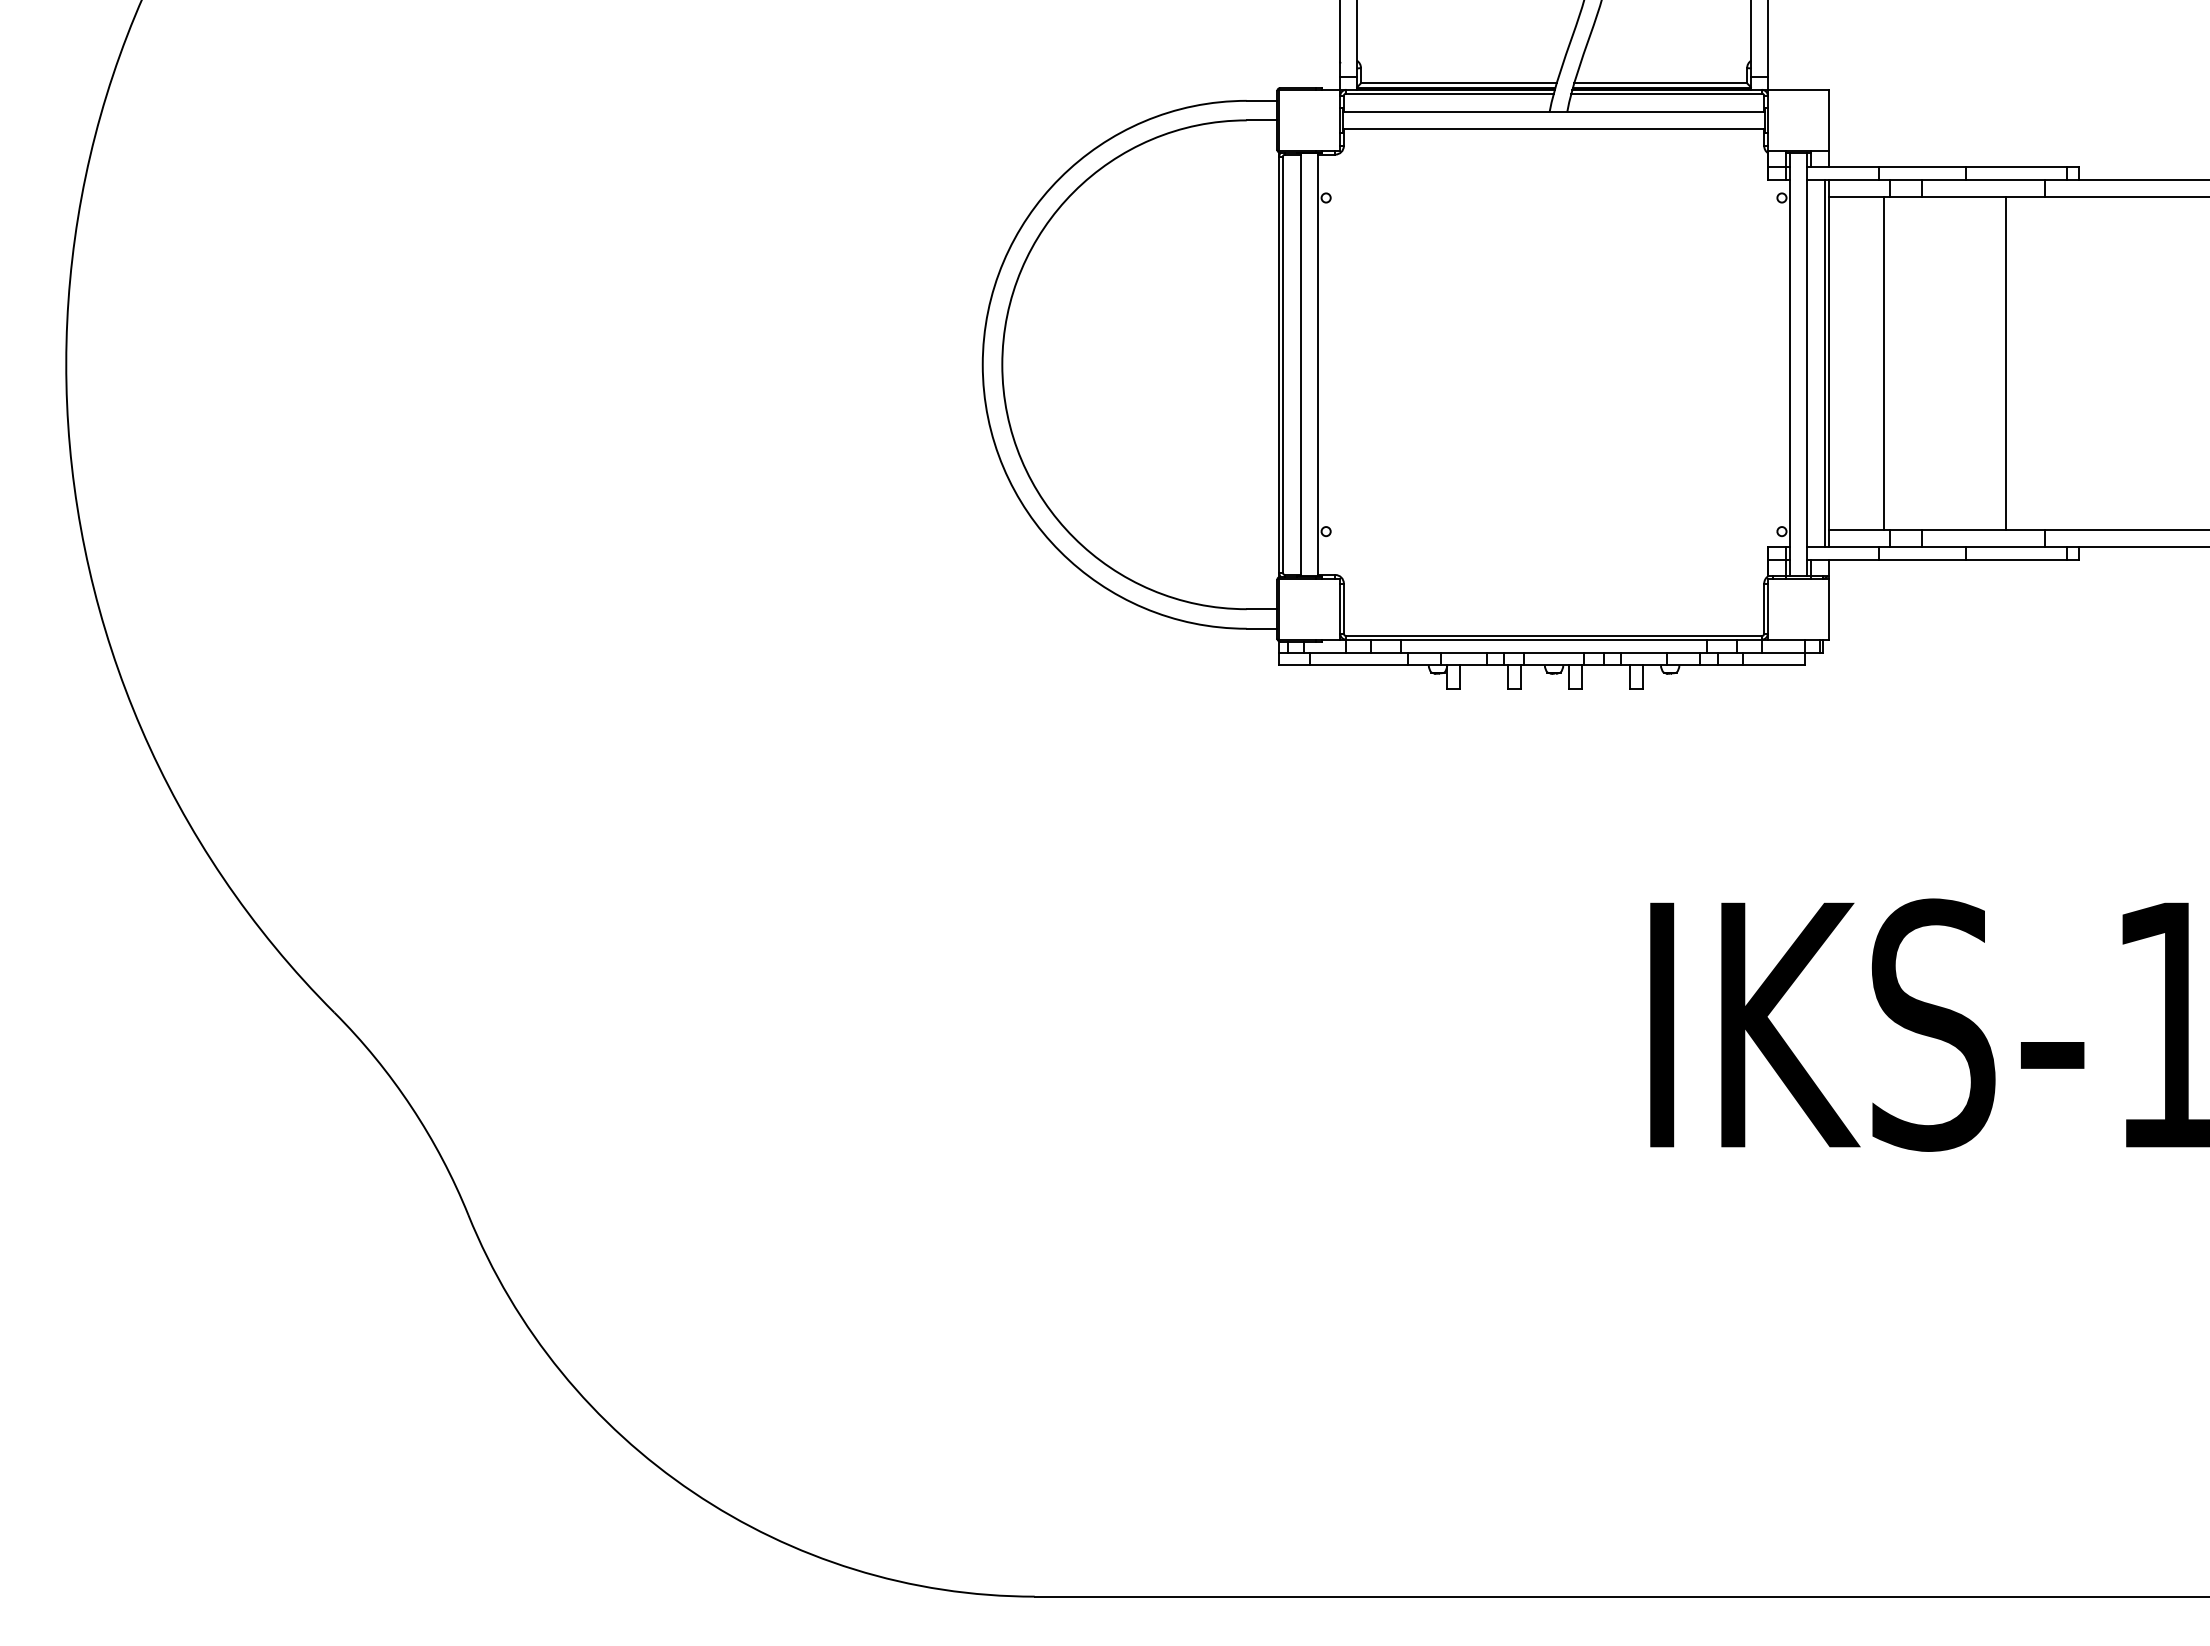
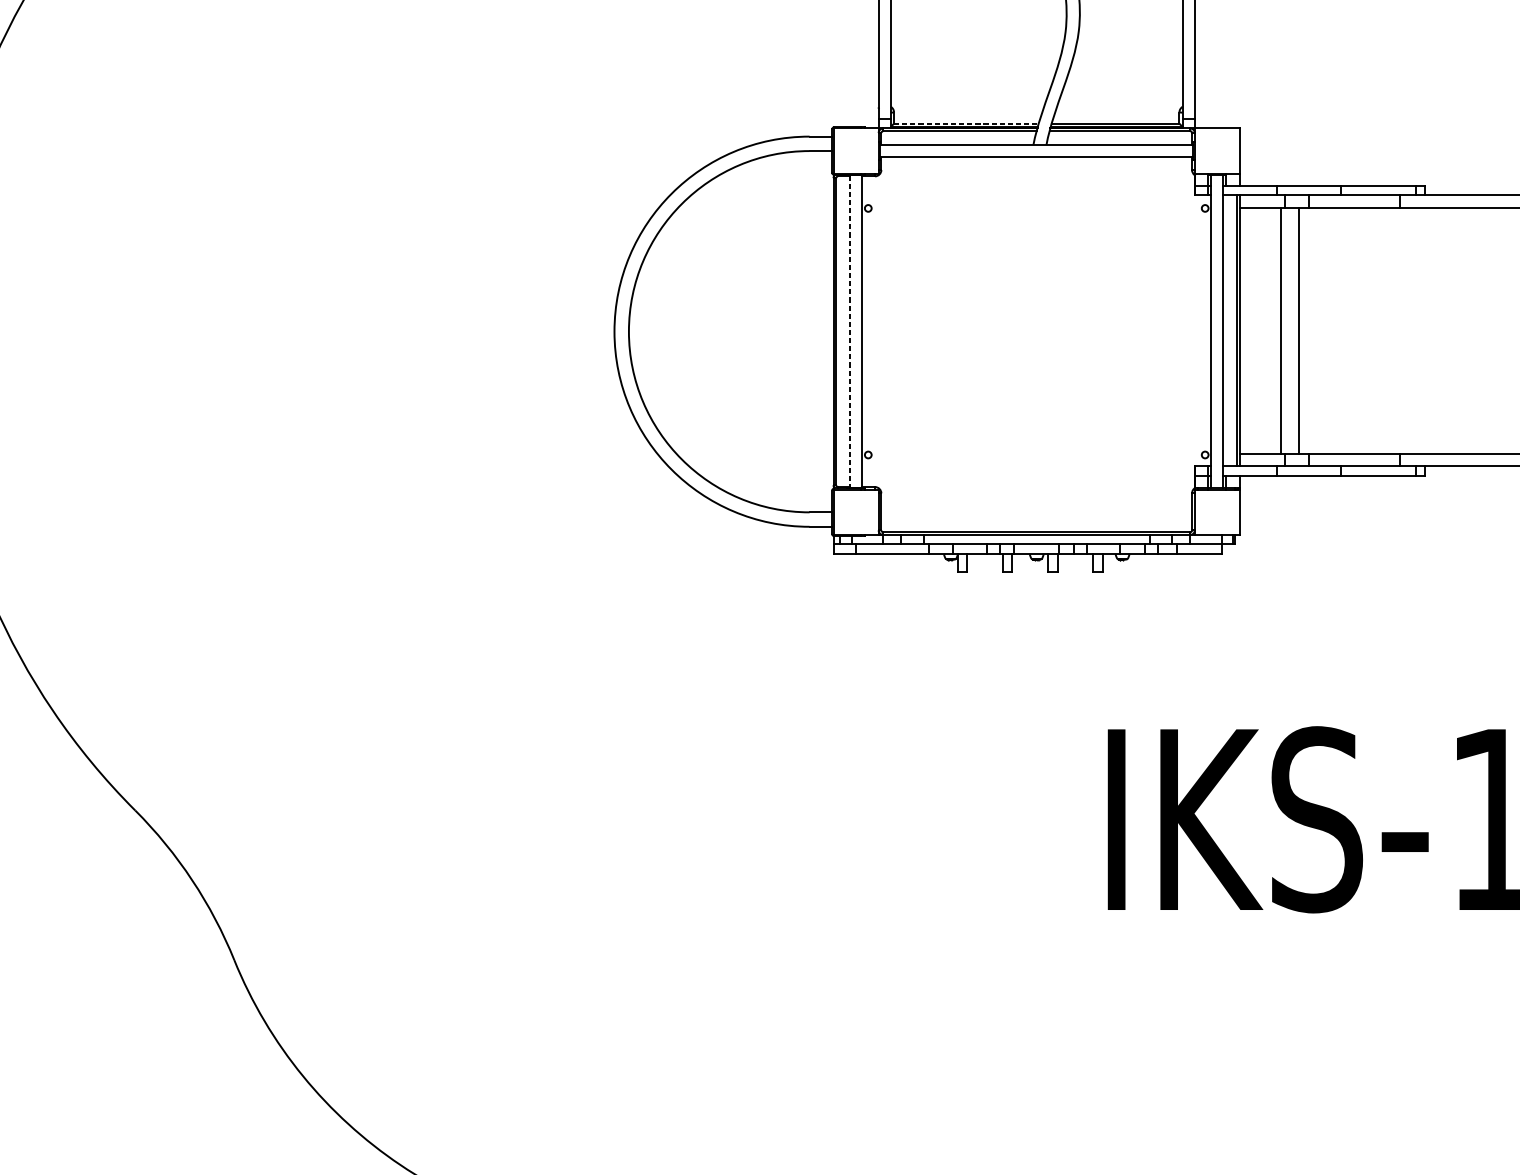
line: (1458, 83) -> (966, 123), solid -> dashed
line: (2006, 363) -> (1298, 330), moved
line: (1301, 365) -> (850, 332), solid -> dashed

